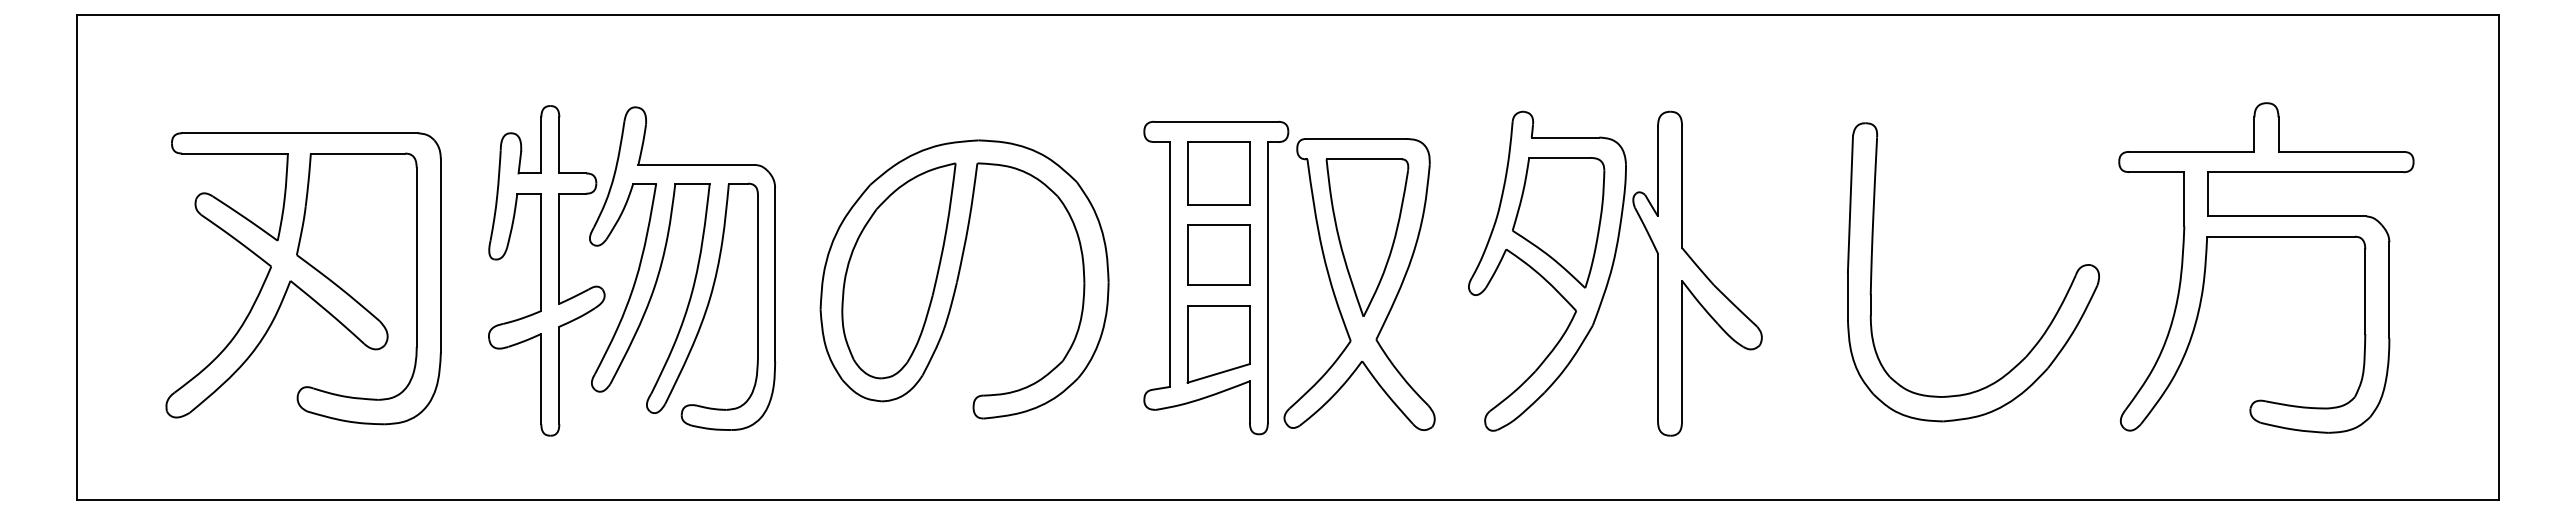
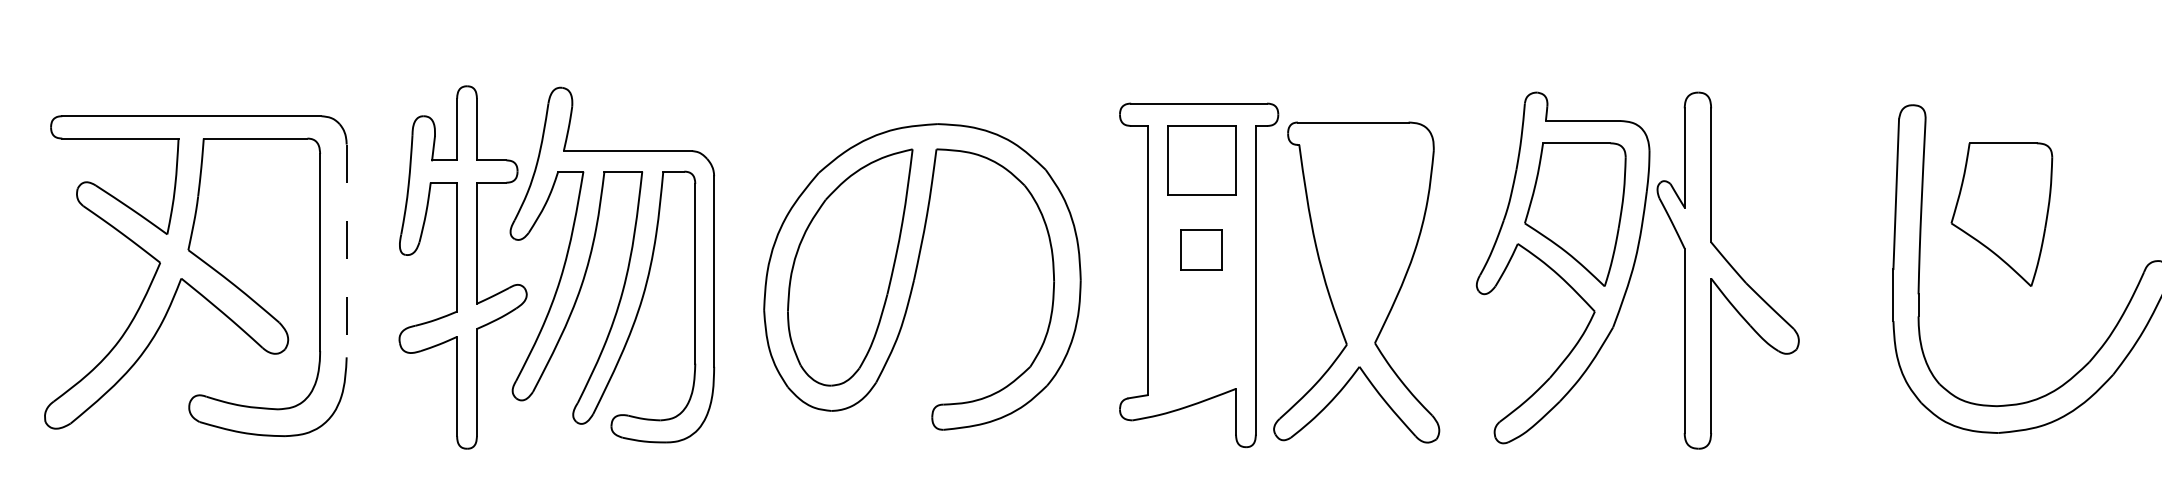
part: (1946, 222) -> (2001, 214), added
part: (1367, 237) -> (1365, 230), removed
part: (1218, 254) -> (1201, 249), size x0.6
line: (440, 255) -> (346, 250), solid -> dashed
part: (1218, 344) -> (1201, 348), removed

